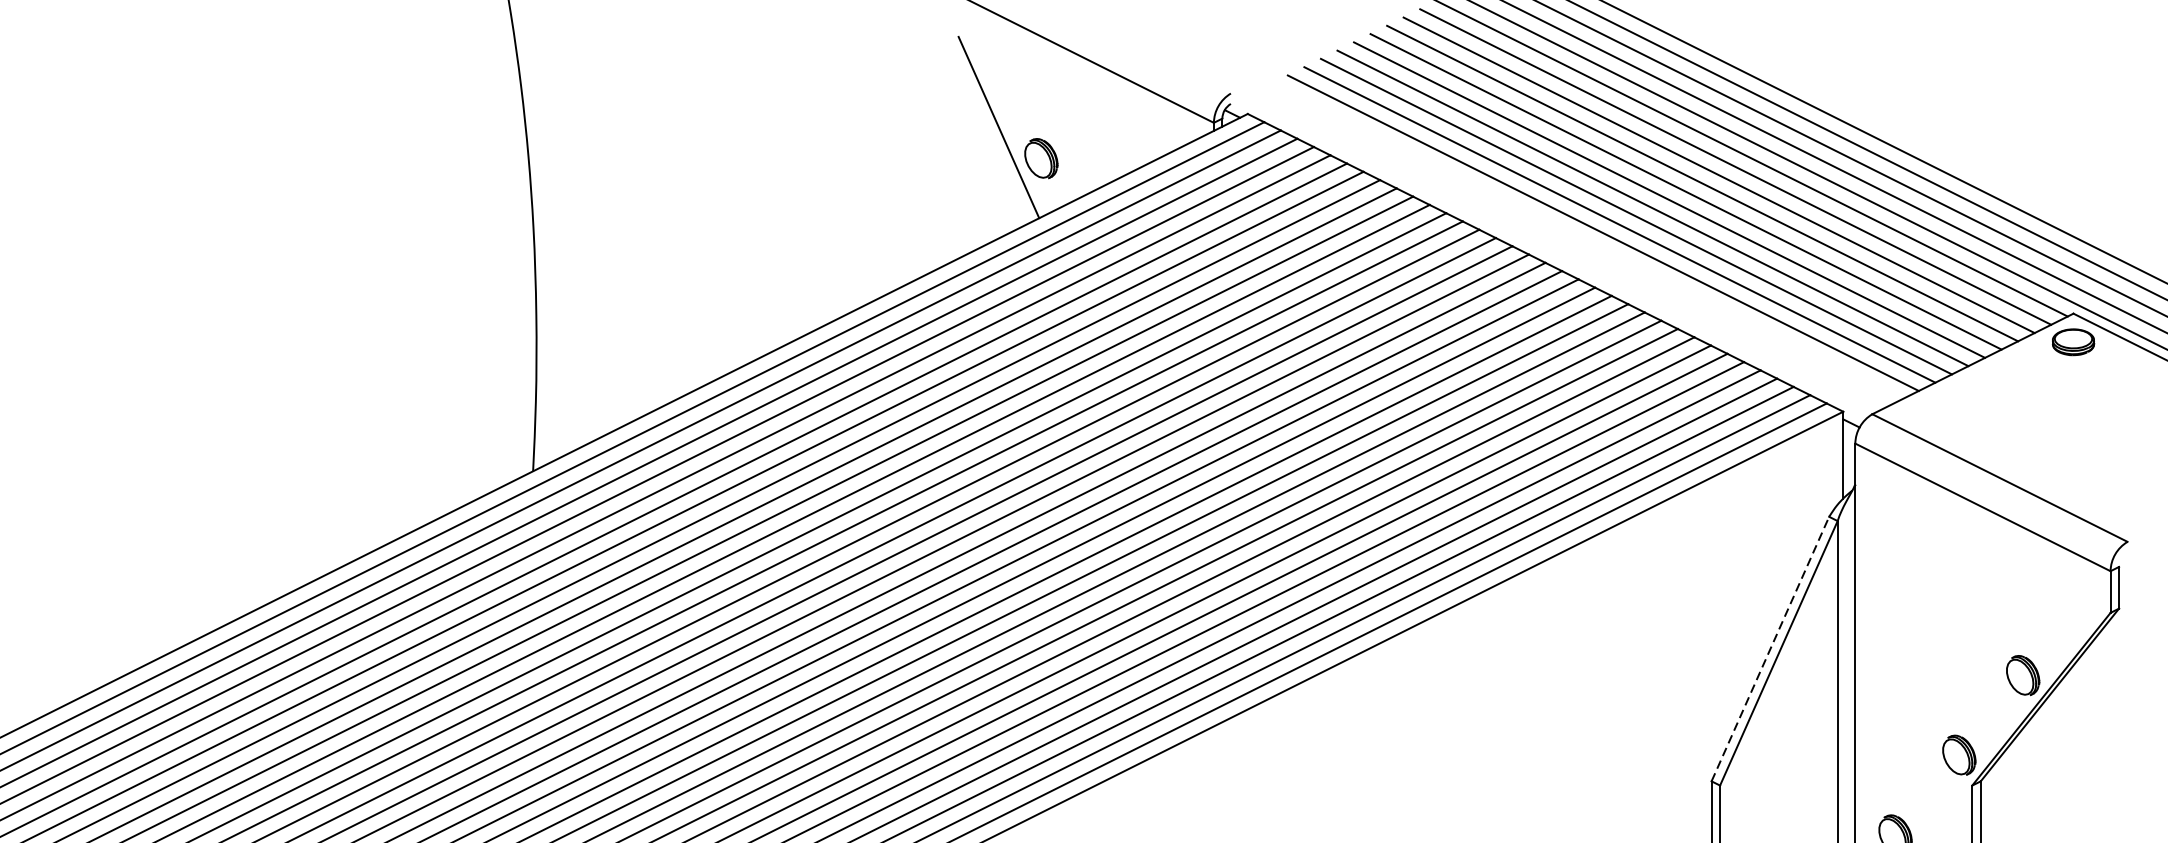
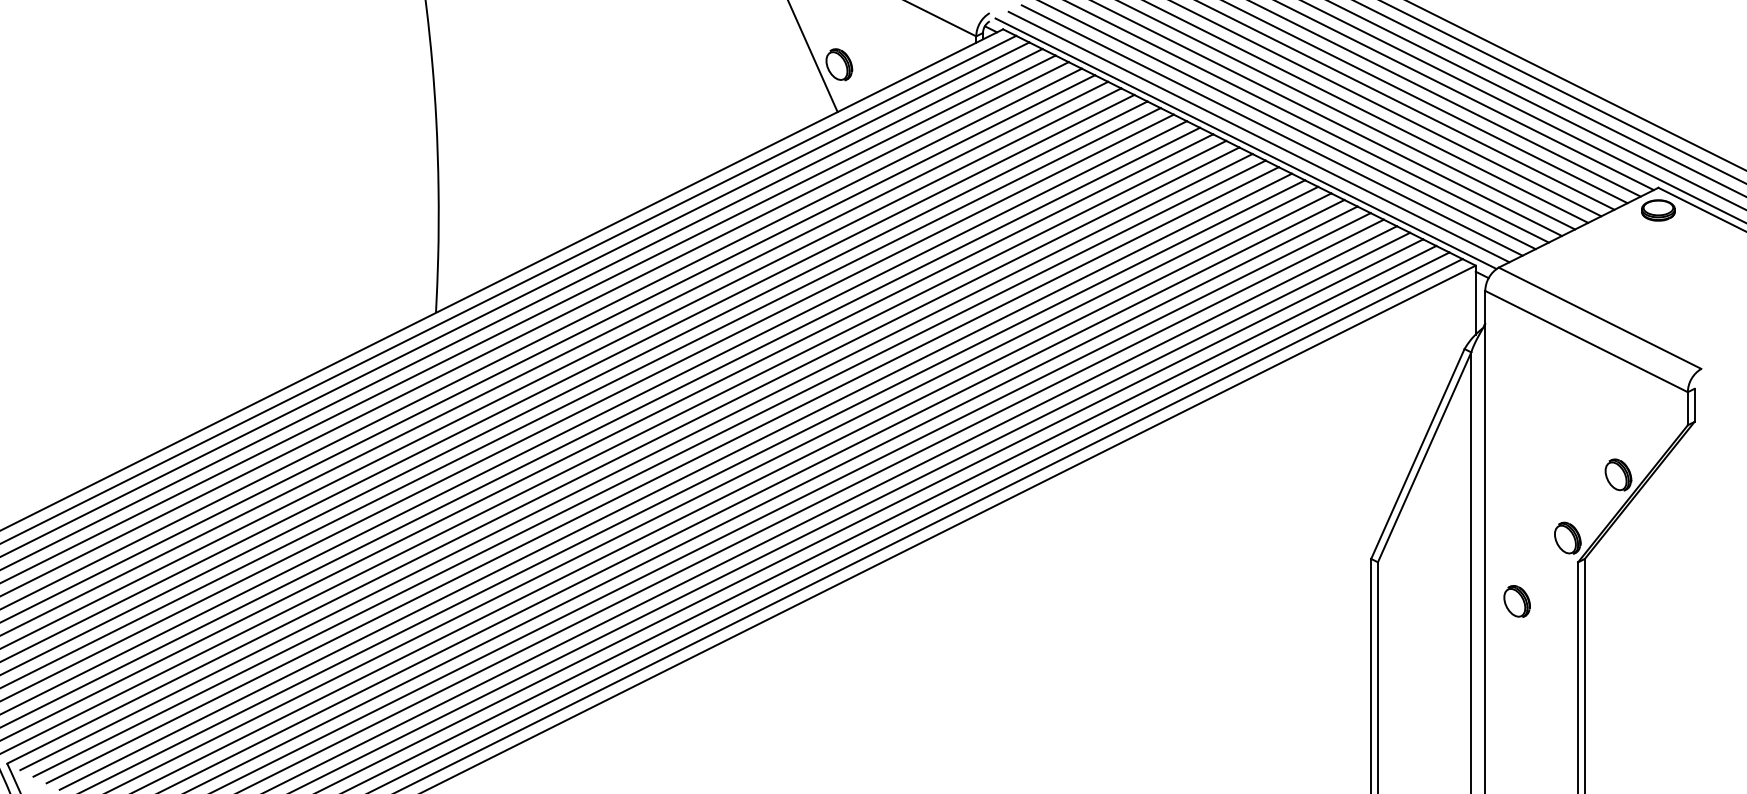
line: (1585, 241) -> (1271, 130), added
line: (1569, 249) -> (1258, 136), added
line: (1553, 257) -> (1245, 143), added
line: (1769, 649) -> (1417, 454), dashed -> solid

